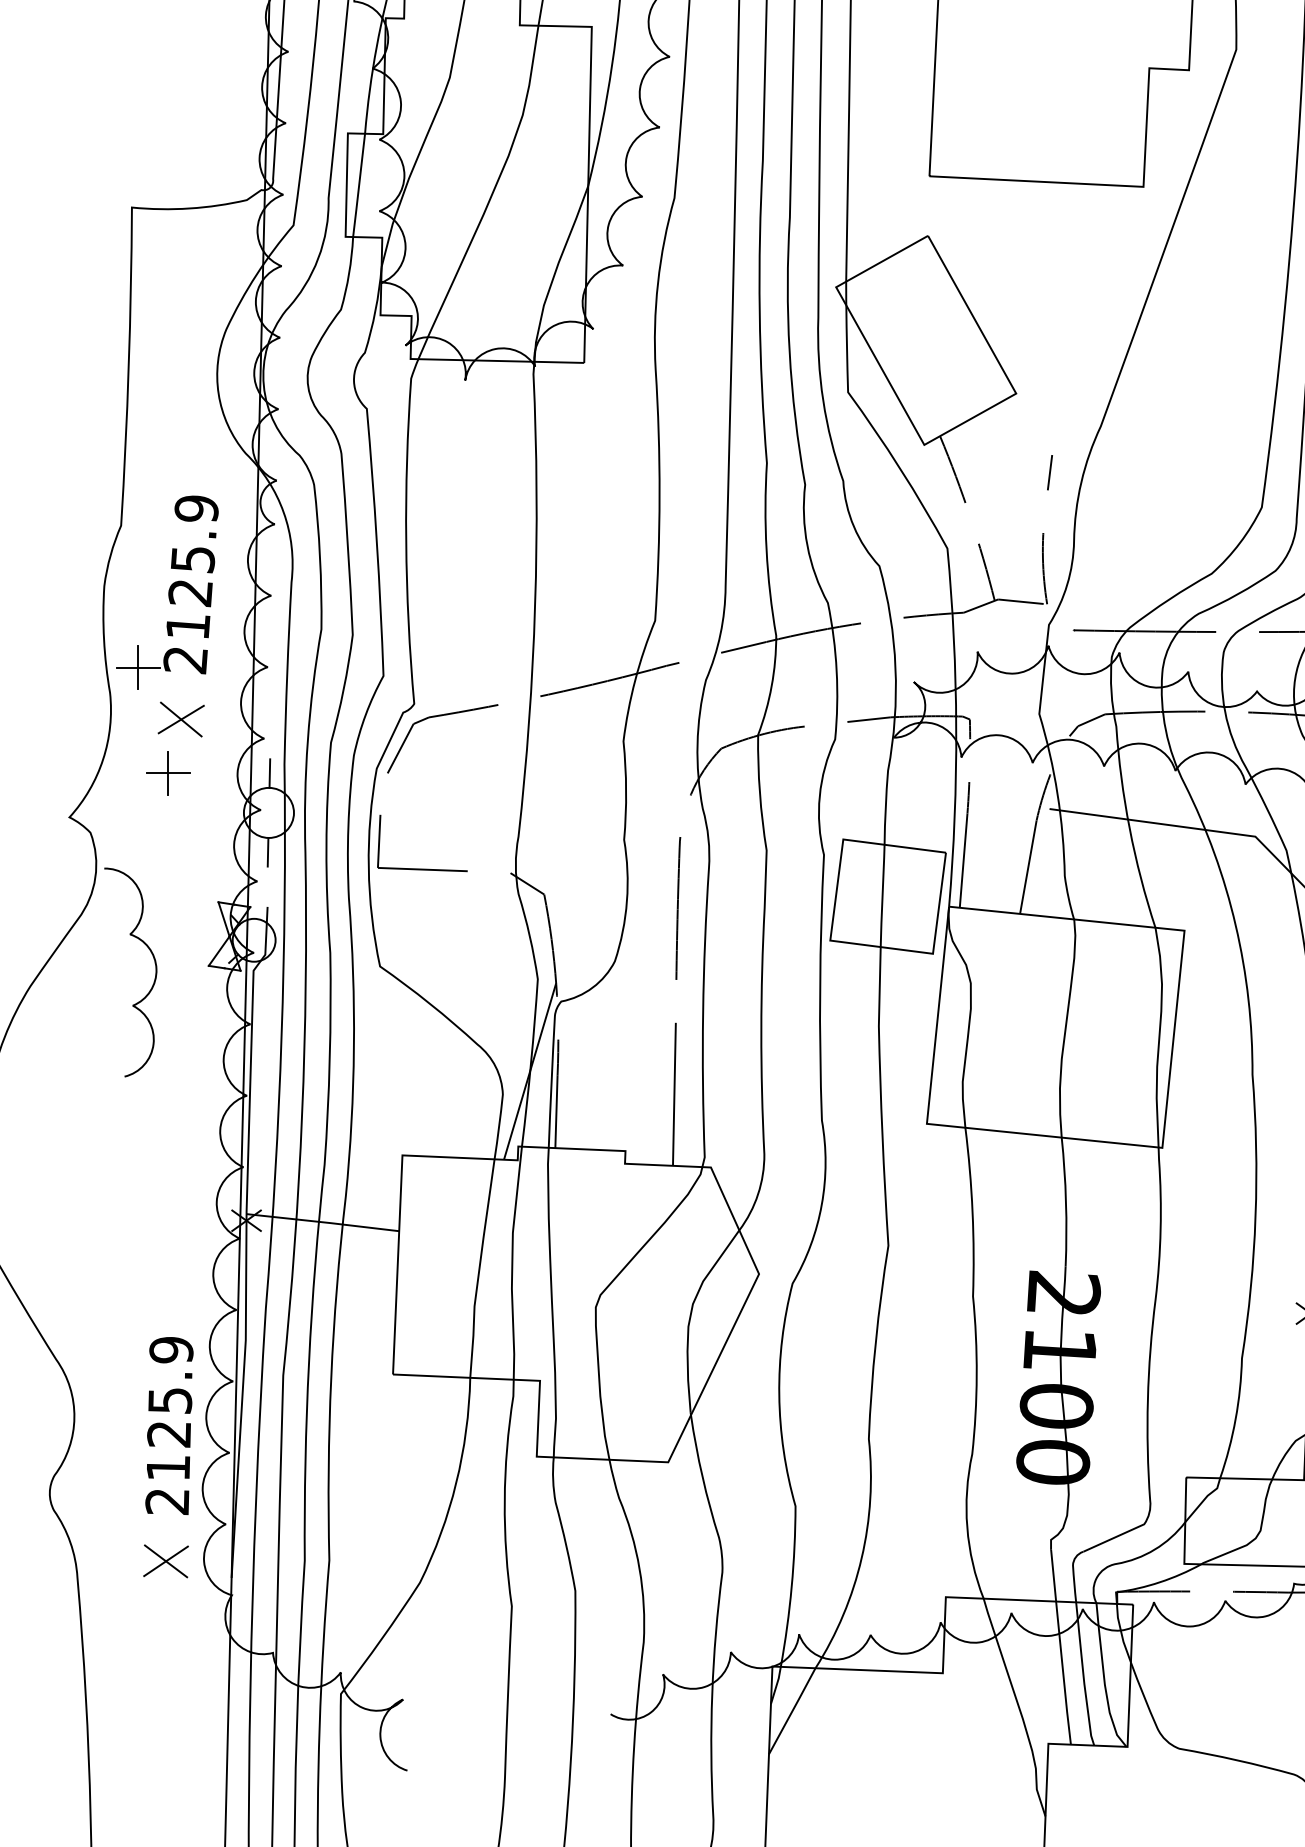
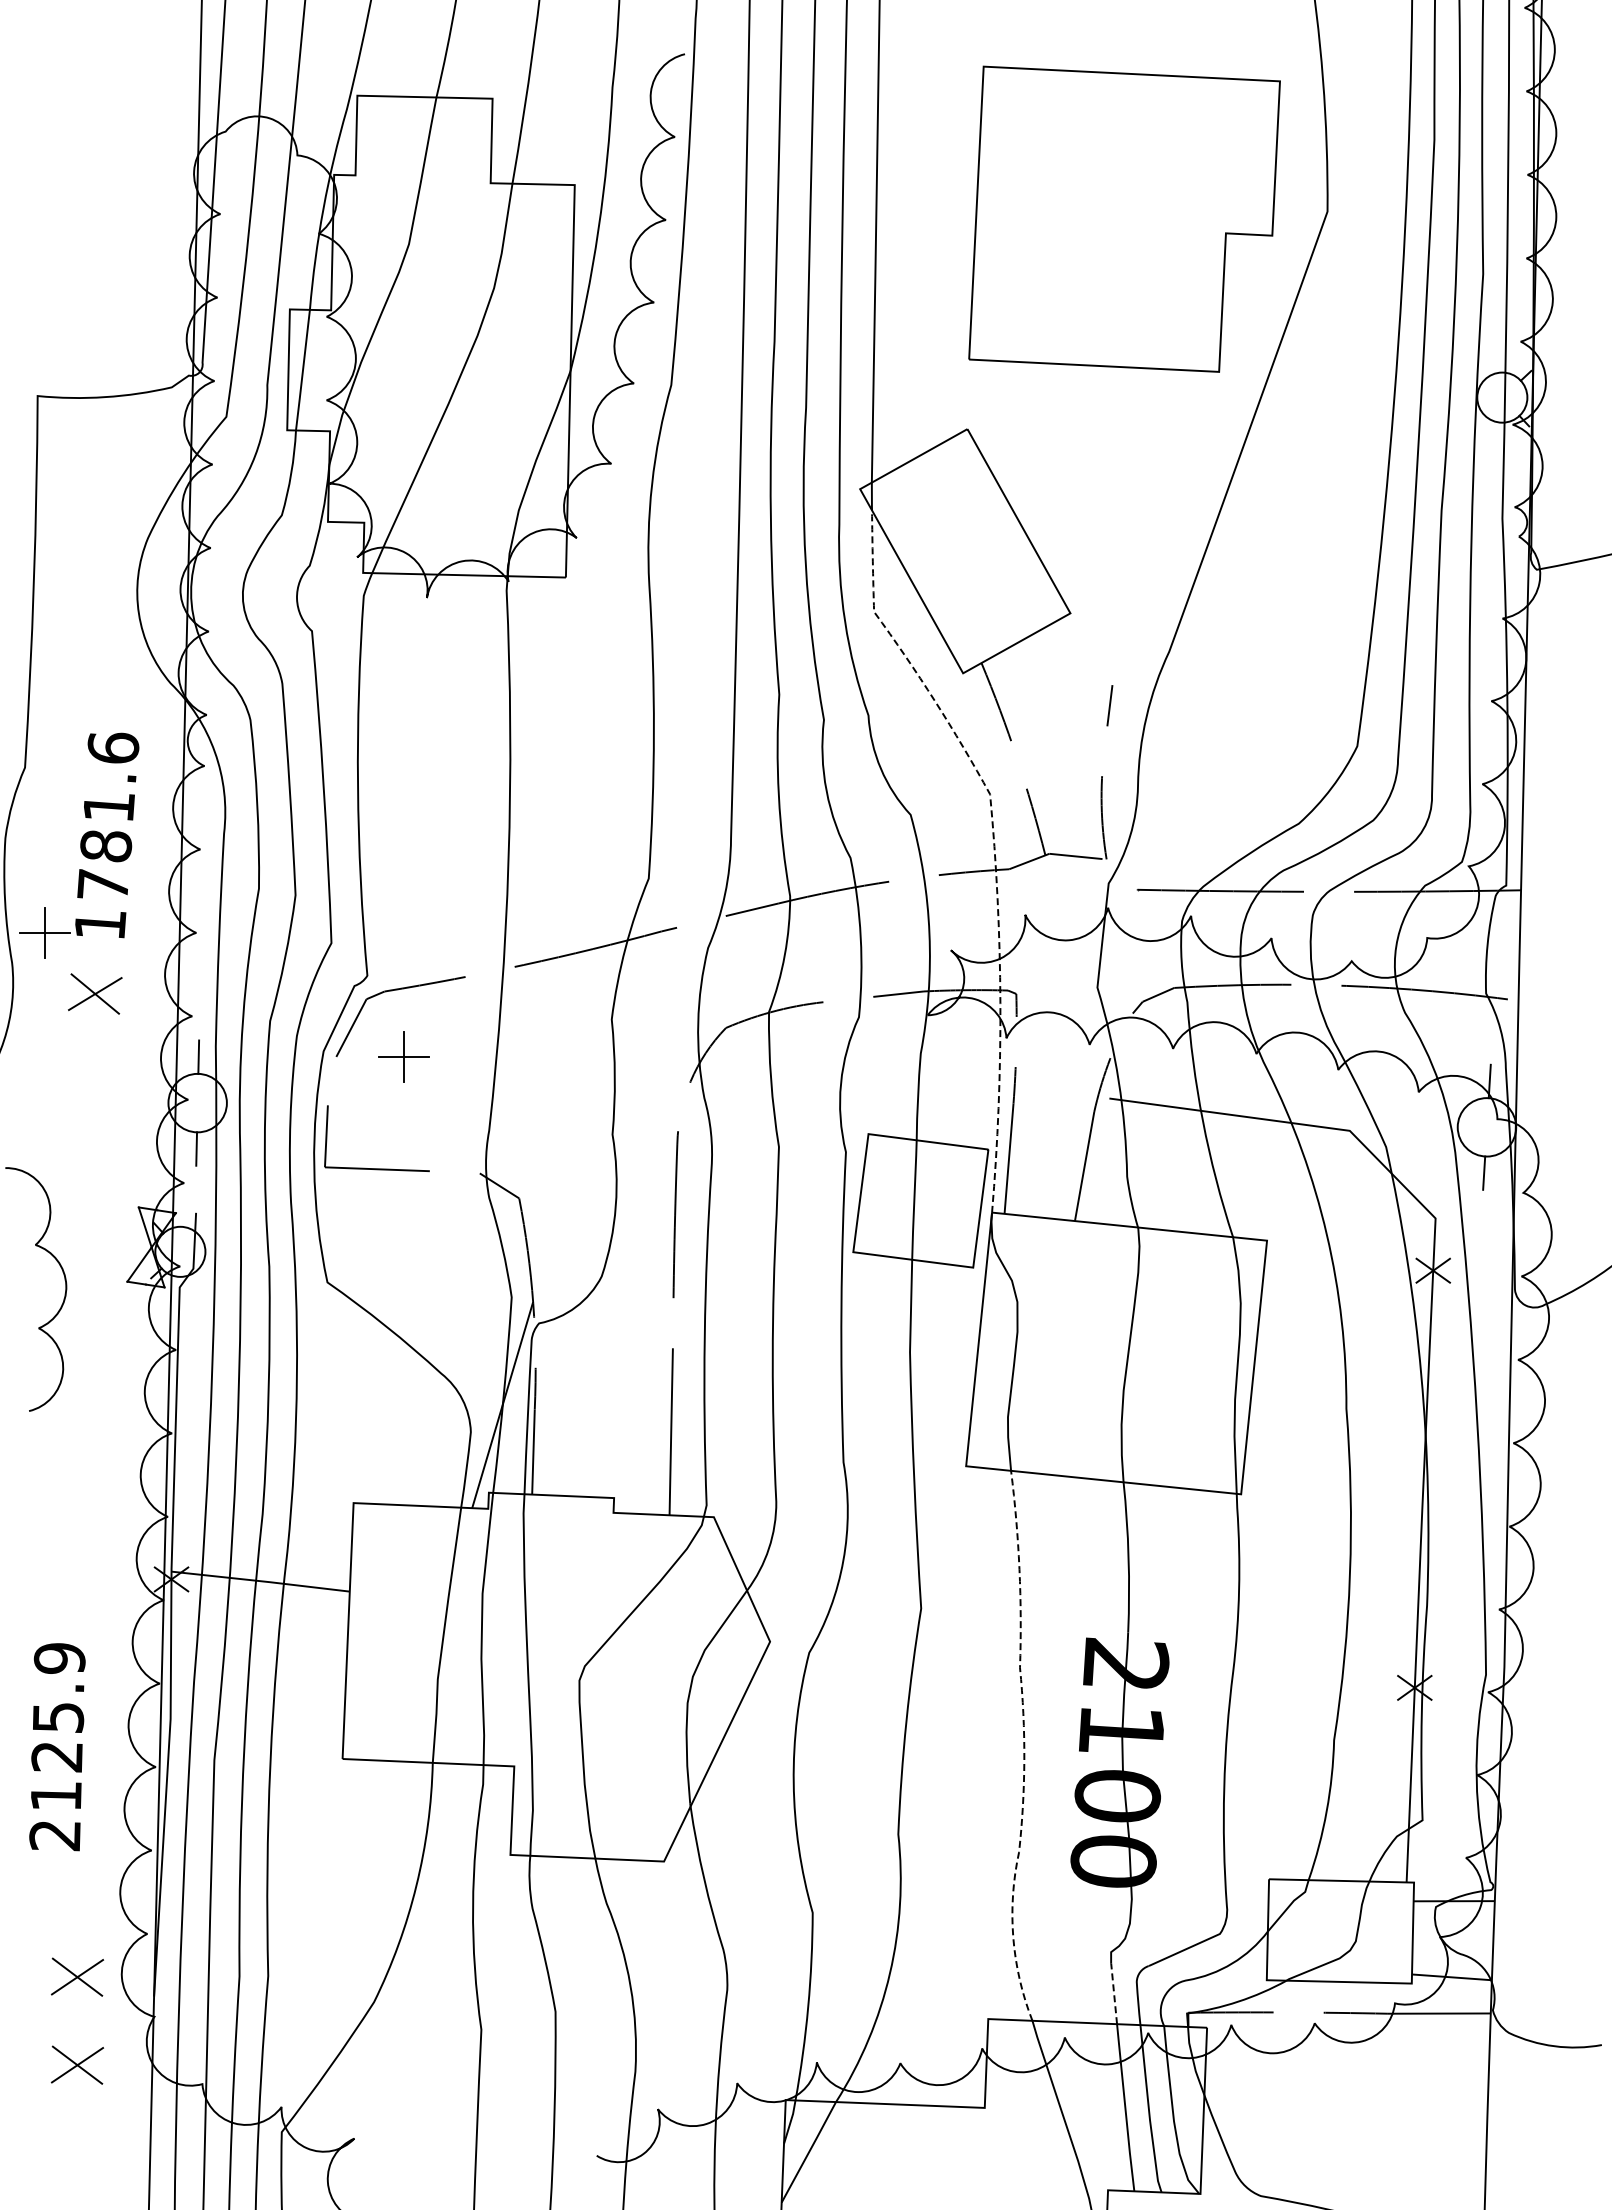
text: (190, 584) -> (106, 836), 2125.9 -> 1781.6
line: (950, 586) -> (993, 838), solid -> dashed
part: (167, 773) -> (403, 1056), moved
line: (976, 1365) -> (1024, 1748), solid -> dashed
text: (169, 1426) -> (57, 1747), moved
line: (1053, 1575) -> (1114, 1993), solid -> dashed
part: (165, 1636) -> (76, 2064), added

